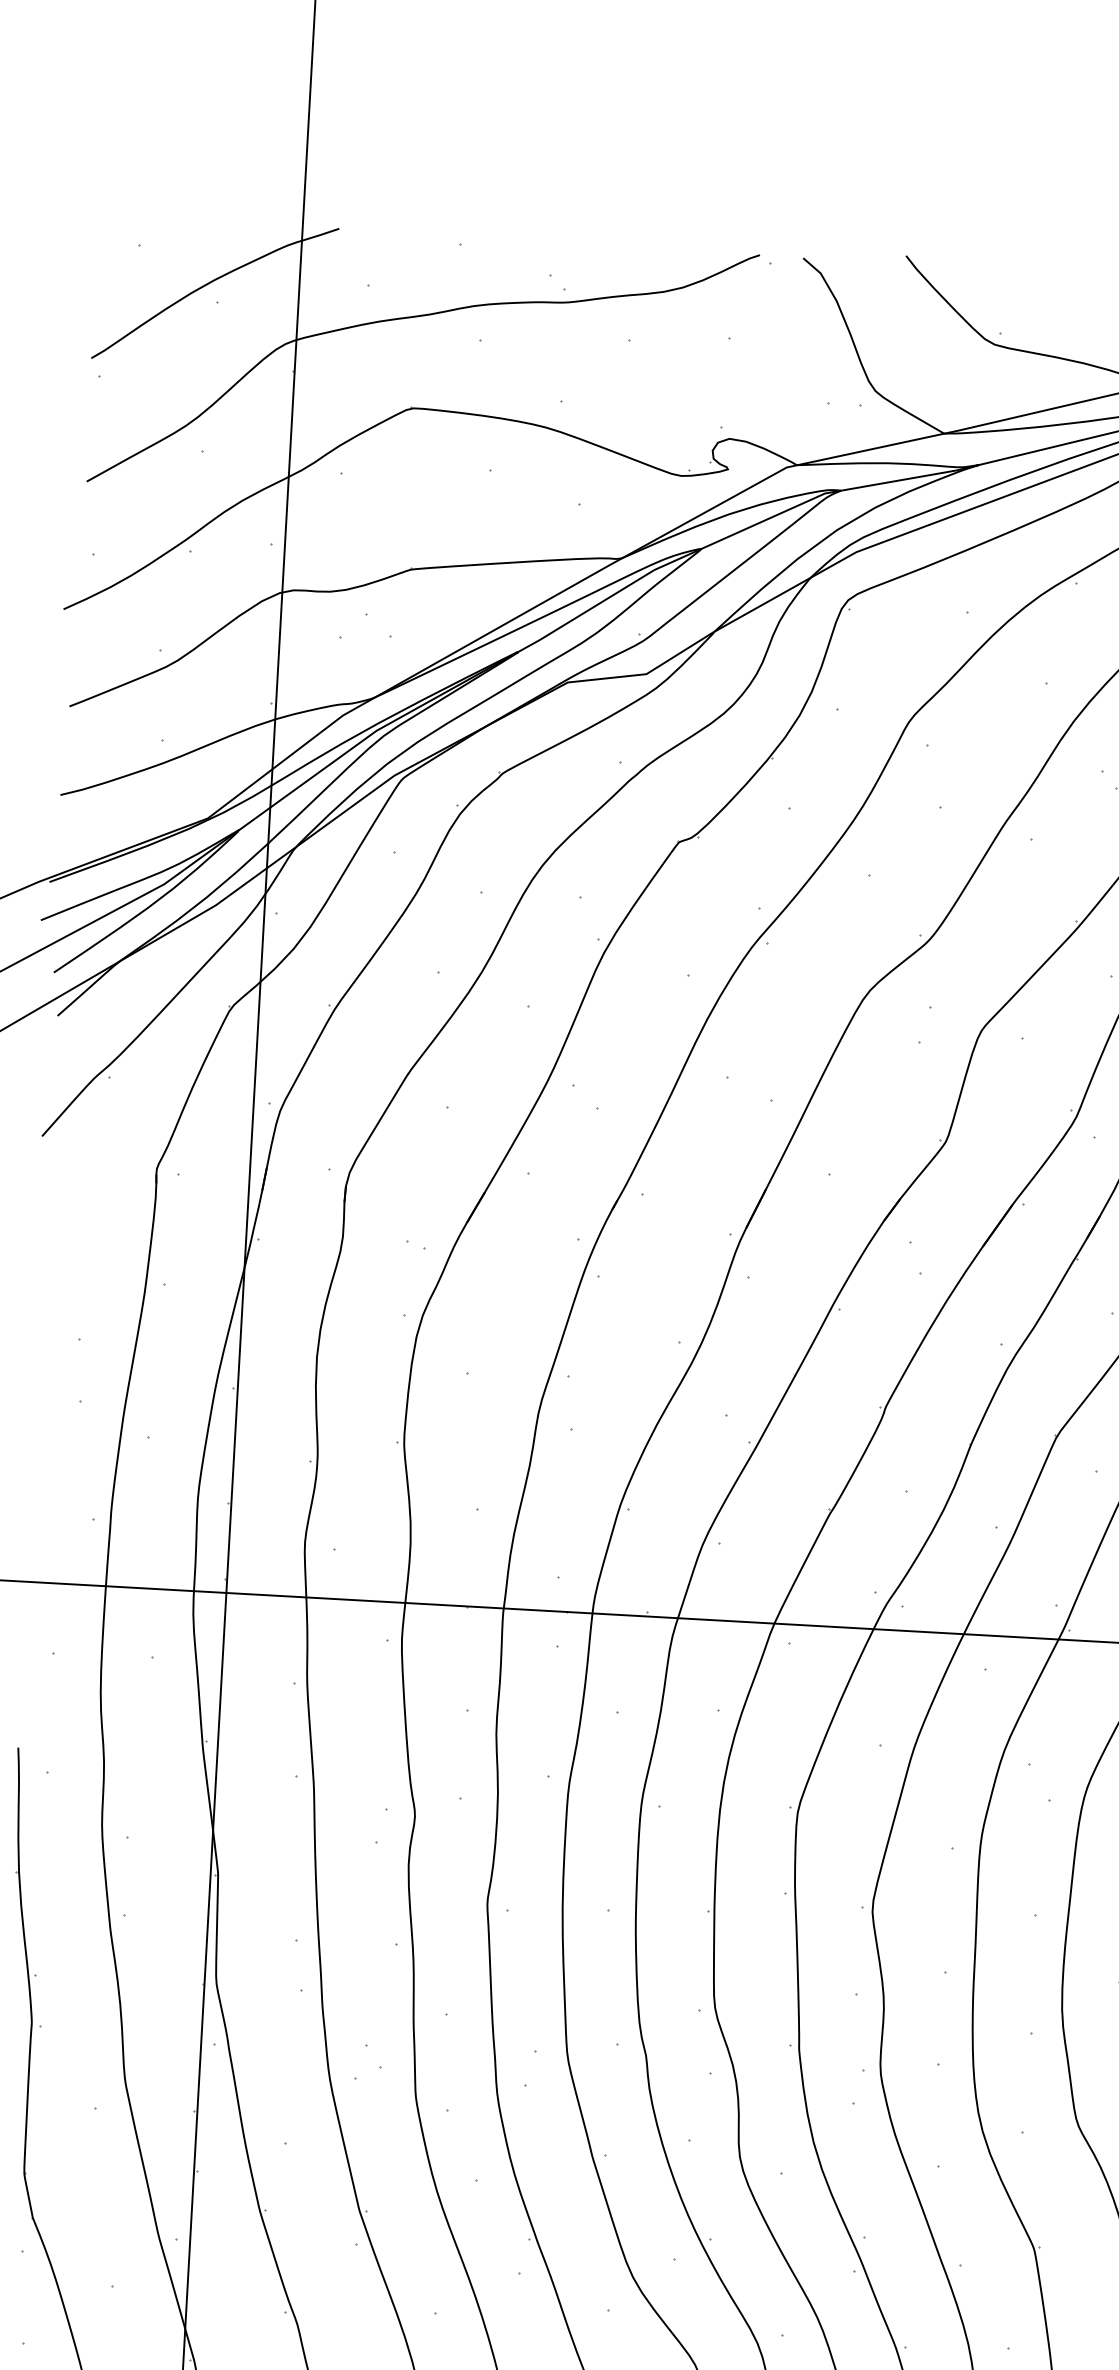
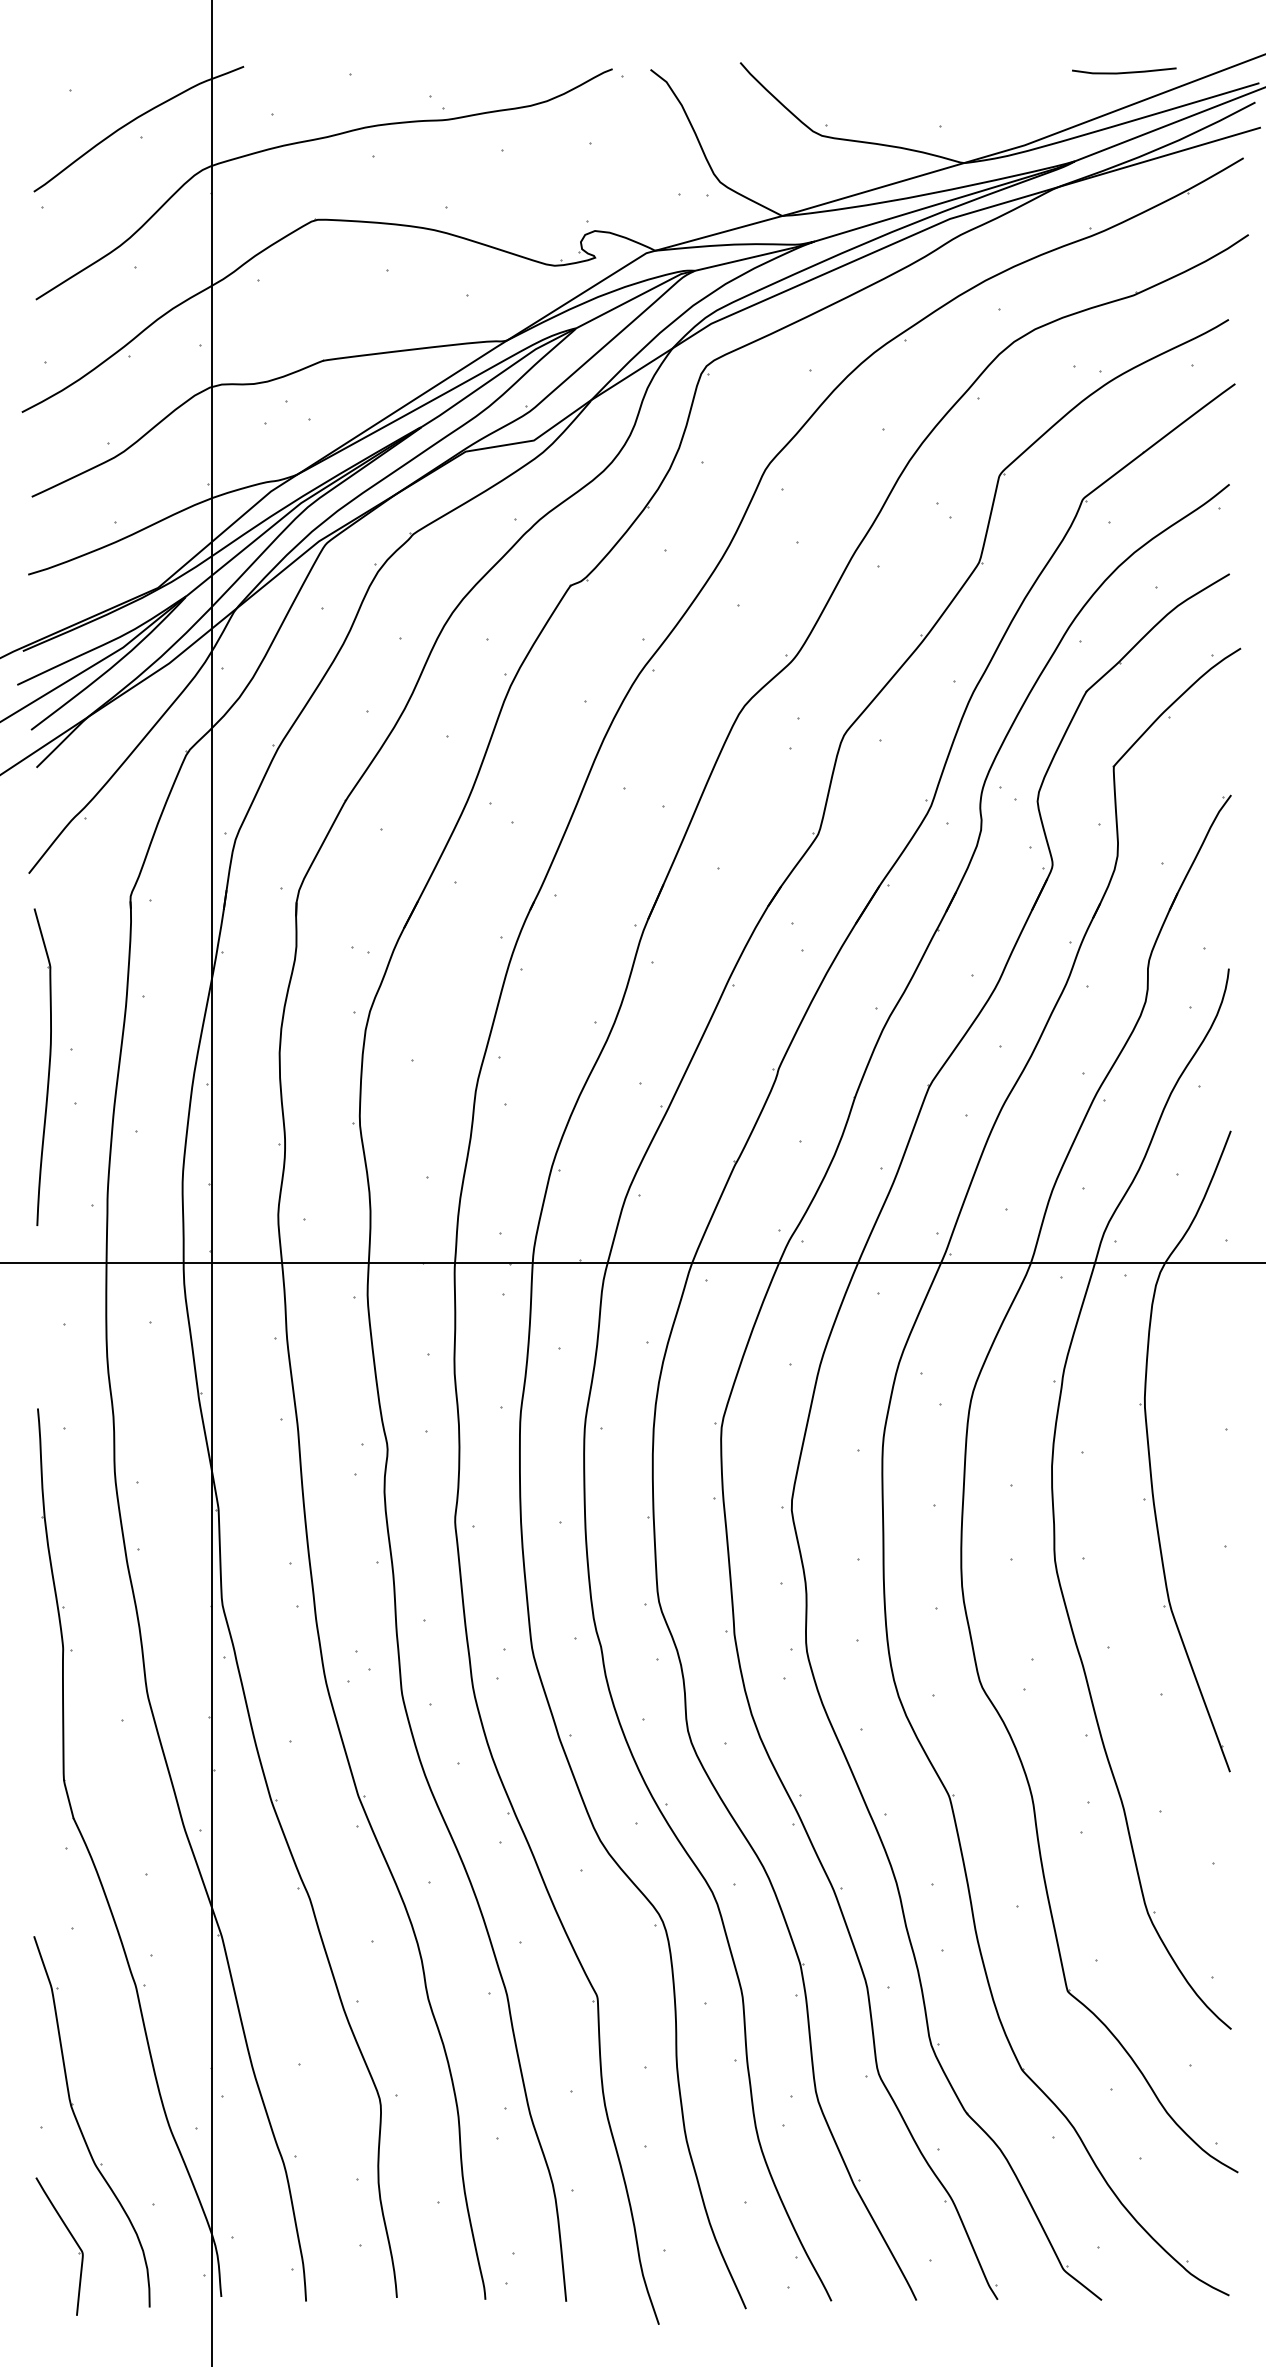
part: (45, 1357) -> (42, 1066), added

